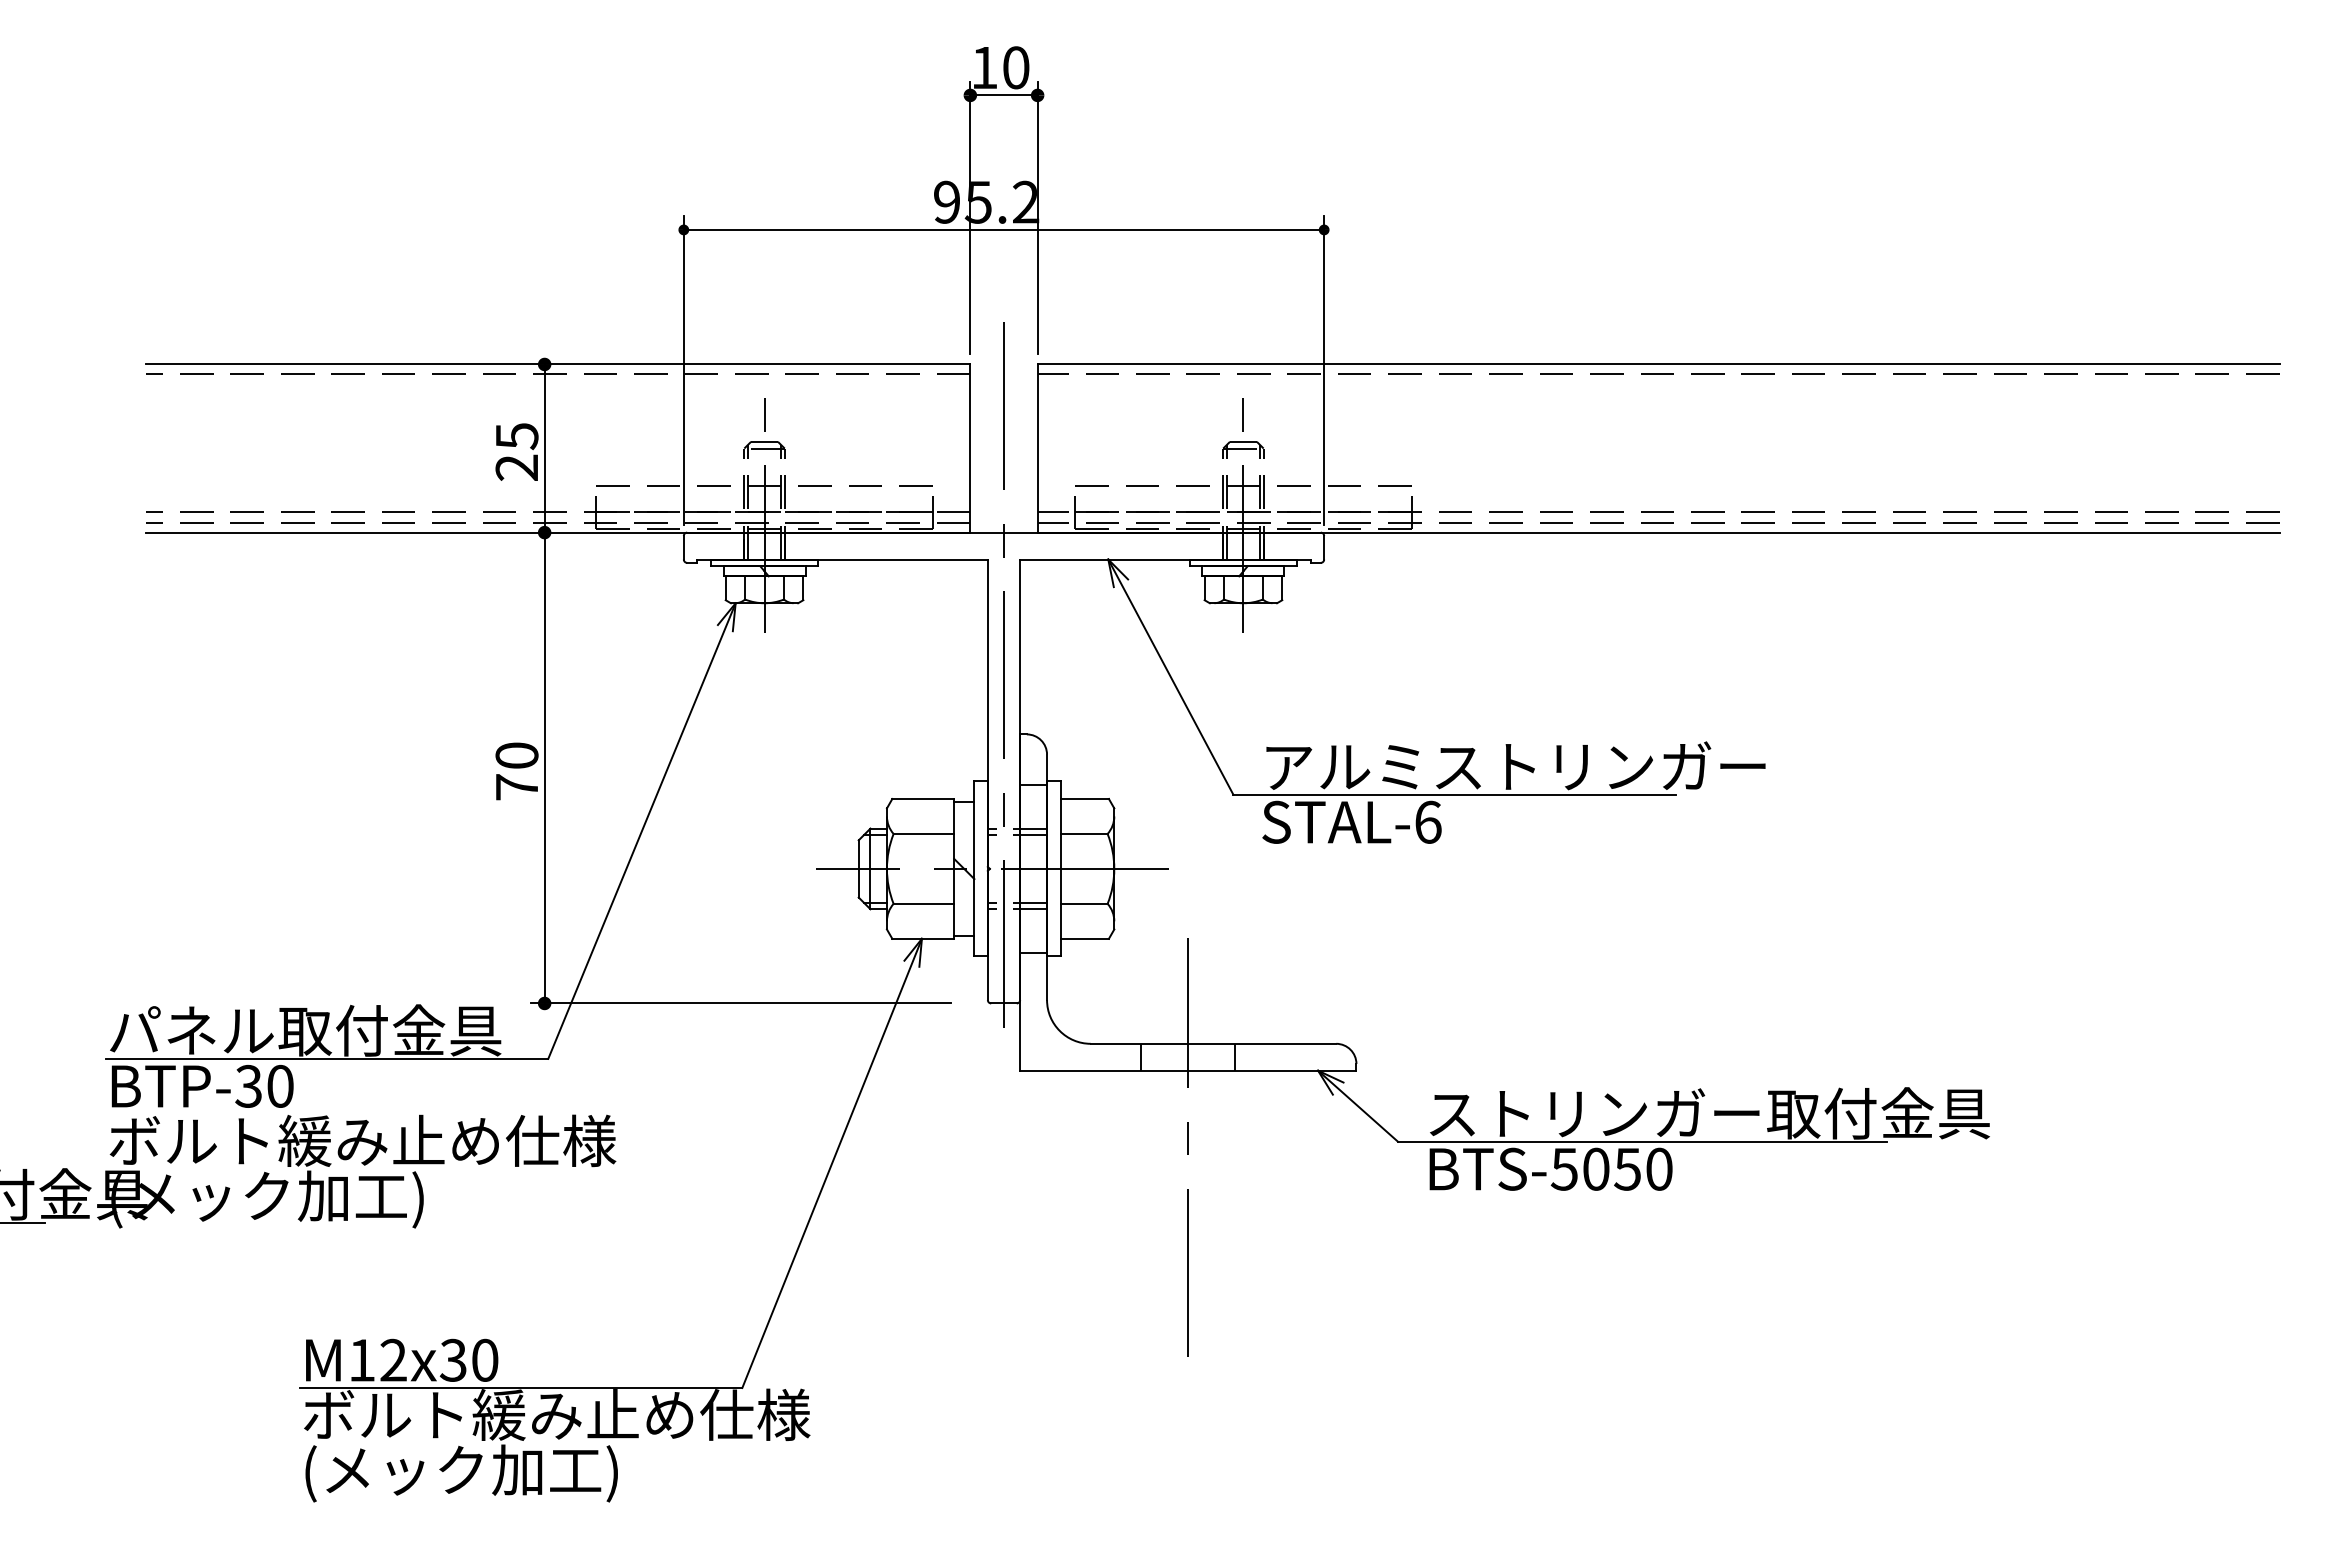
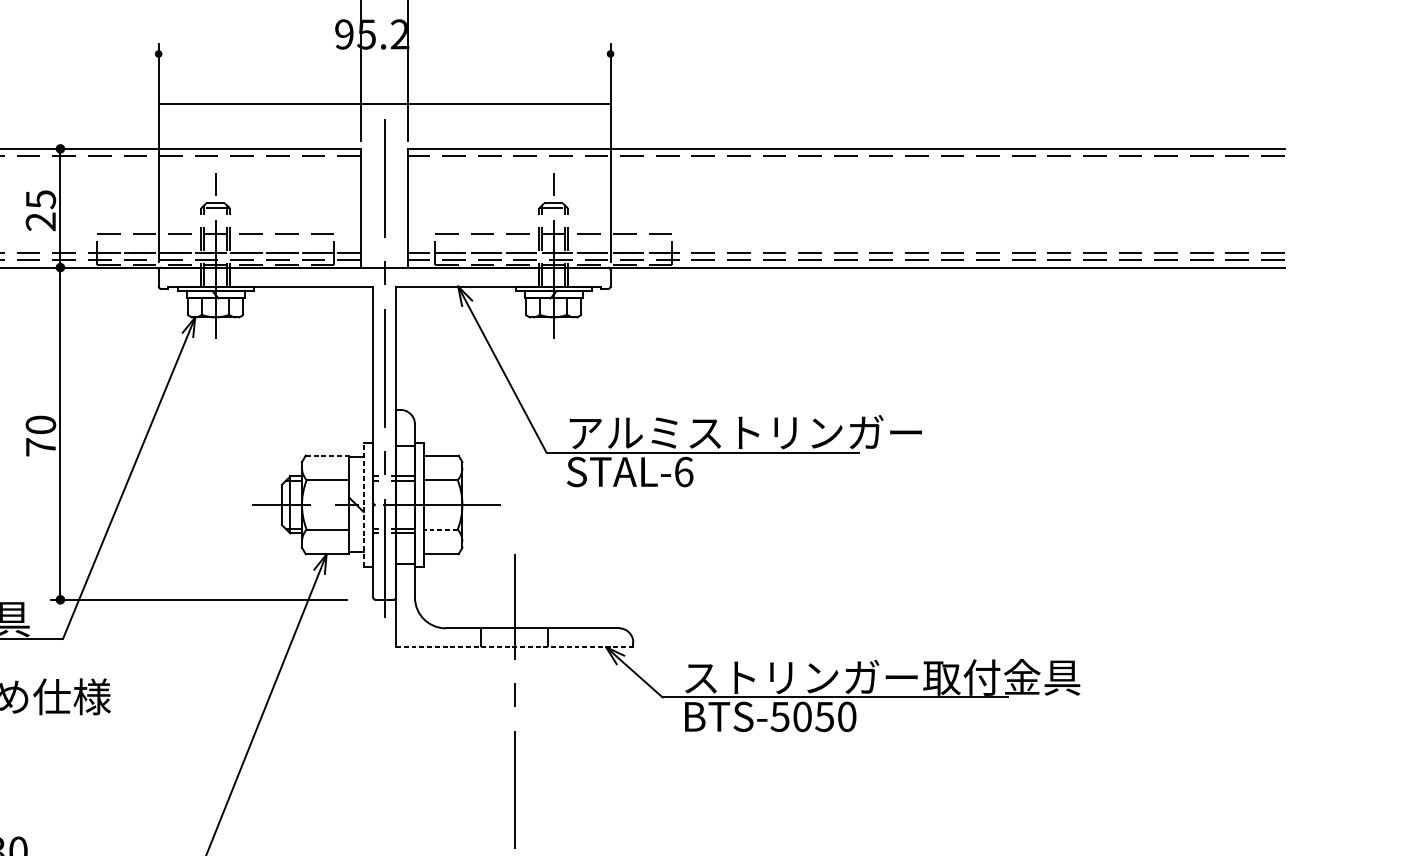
line: (1003, 229) -> (384, 103), moved
line: (923, 798) -> (327, 455), solid -> dashed
line: (974, 868) -> (363, 504), solid -> dashed
line: (1084, 903) -> (441, 529), solid -> dashed
line: (1188, 1070) -> (514, 647), solid -> dashed

